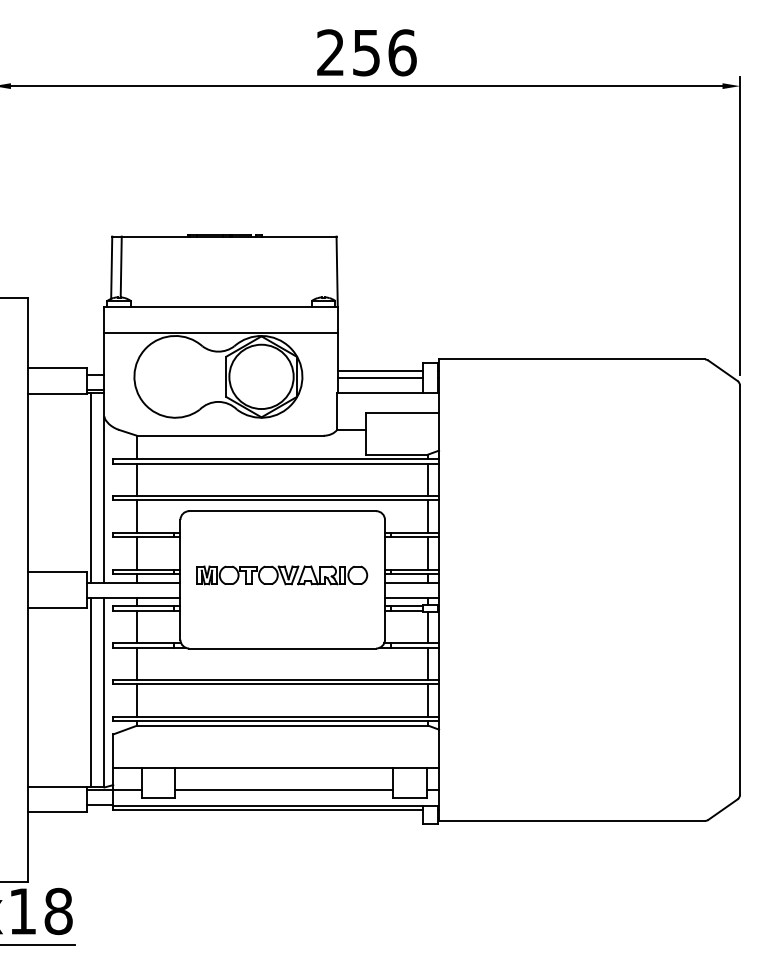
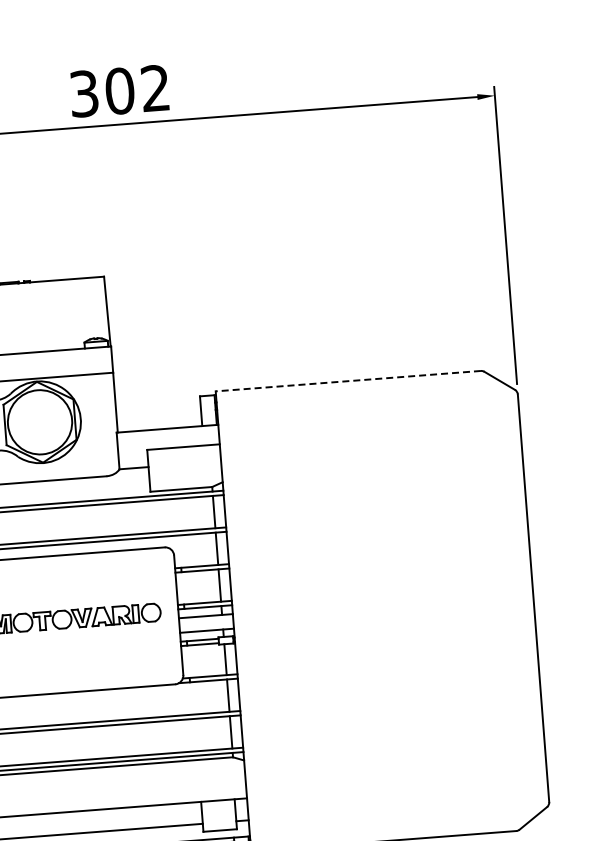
text: (366, 52) -> (119, 90), 256 -> 302
line: (572, 359) -> (348, 381), solid -> dashed
line: (380, 370) -> (158, 406), removed
line: (380, 378) -> (158, 414), removed

